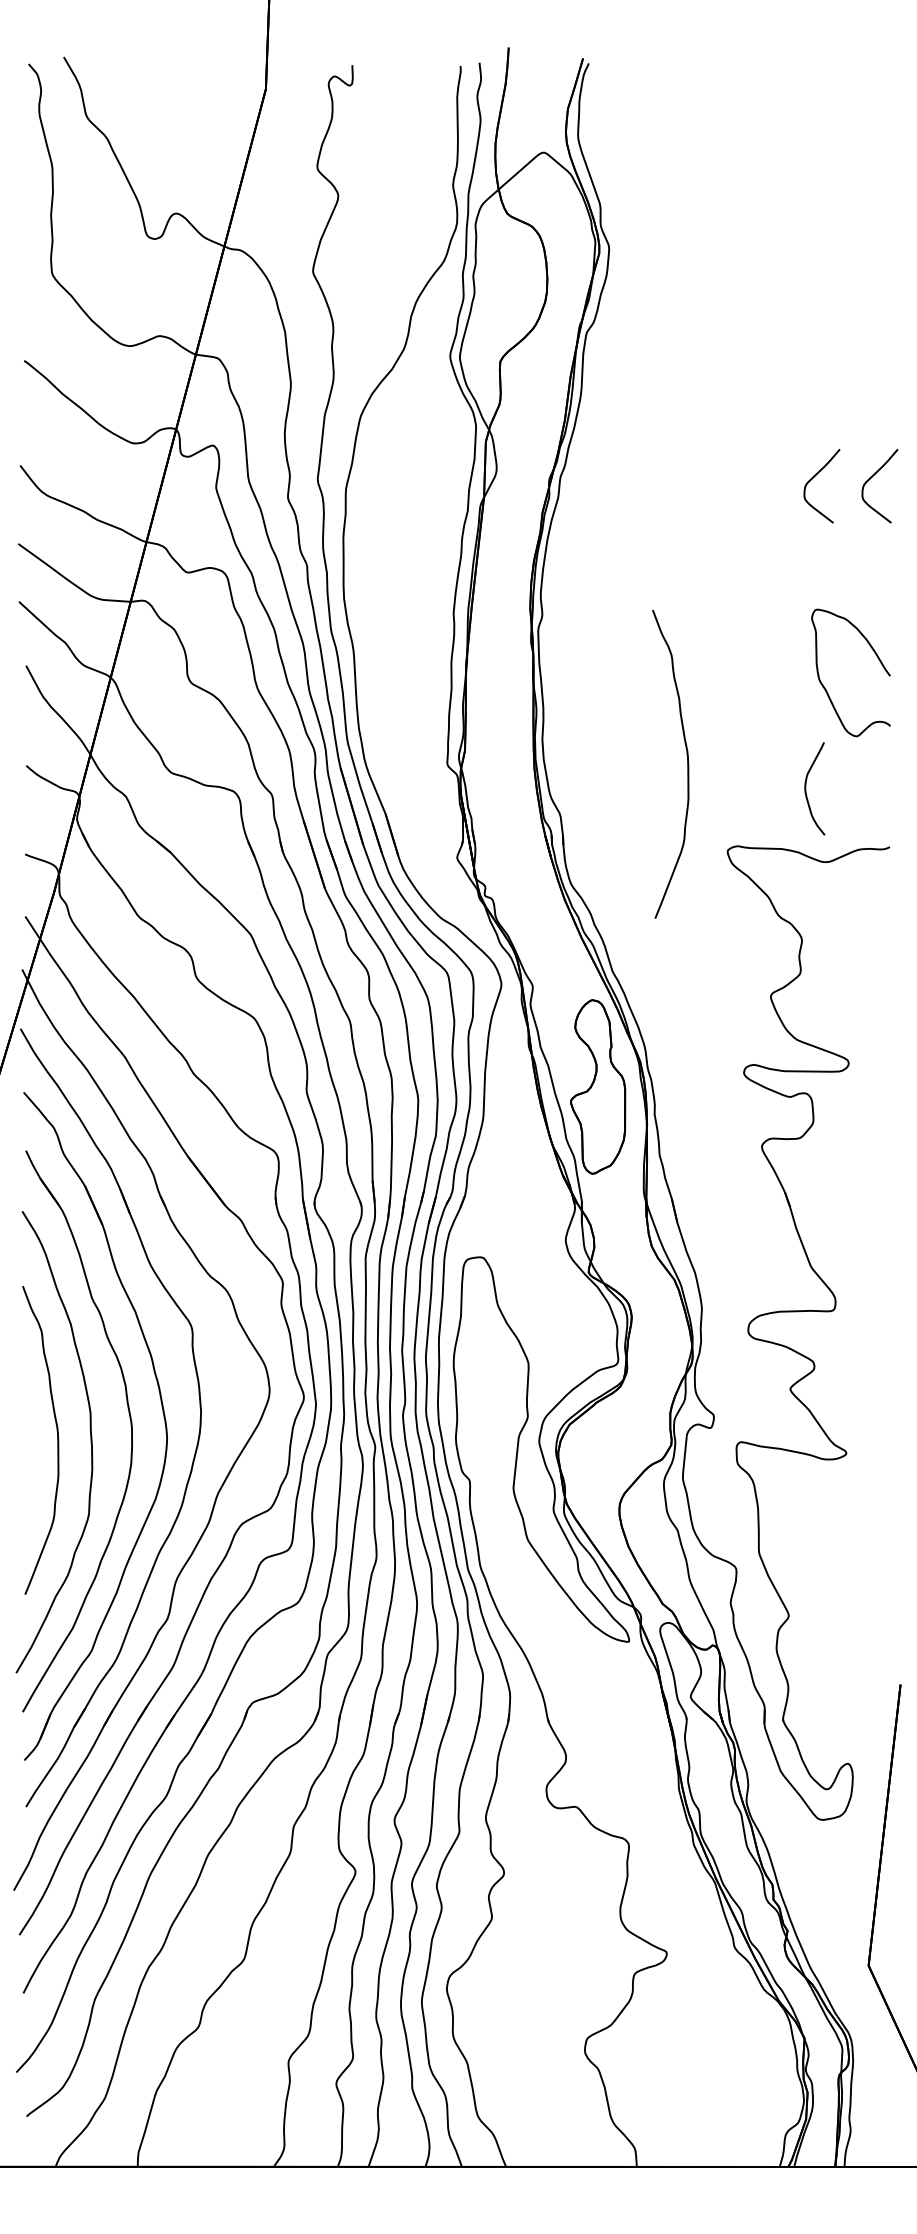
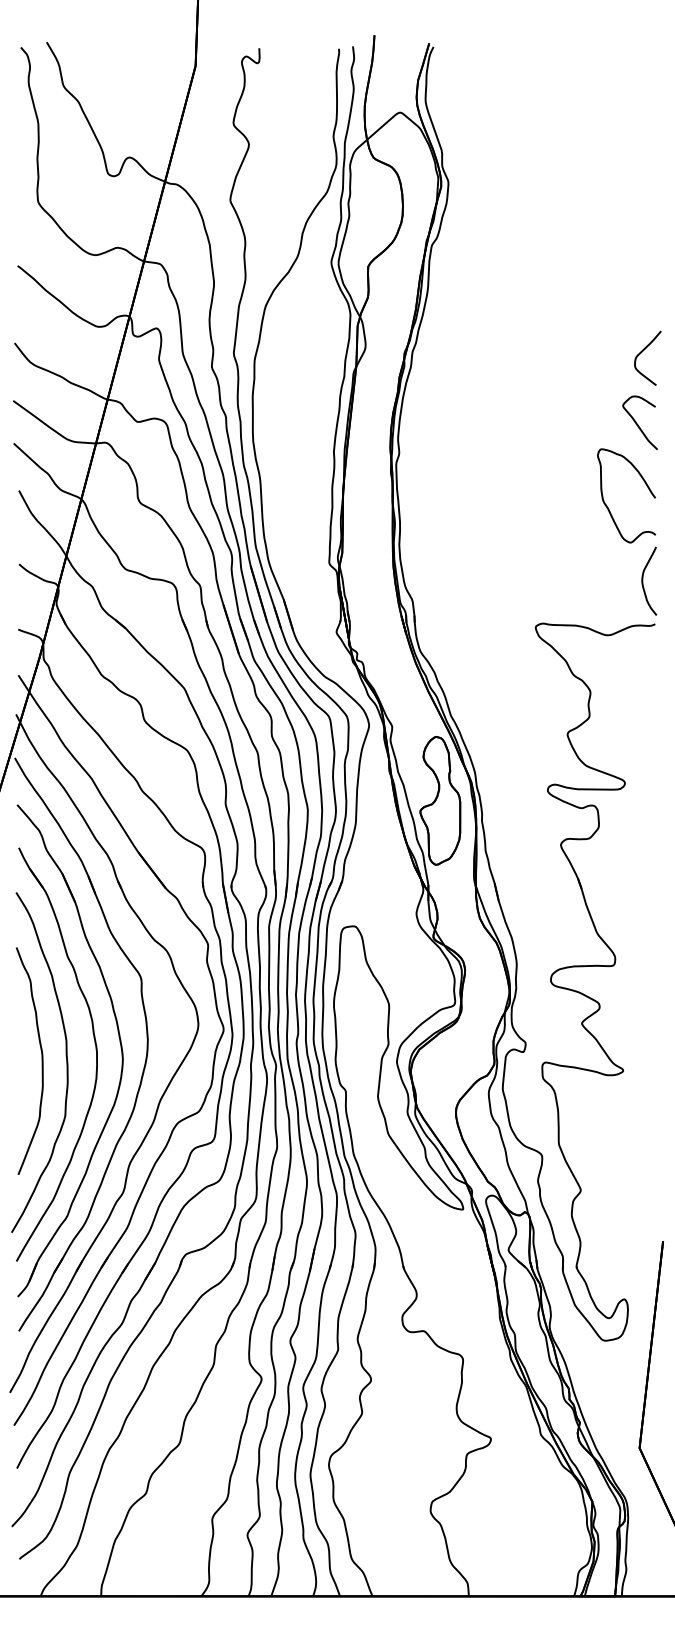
curve: (813, 478) -> (598, 352), removed
curve: (865, 574) -> (637, 423), added
curve: (687, 763) -> (506, 562), removed
curve: (806, 788) -> (643, 581), moved

